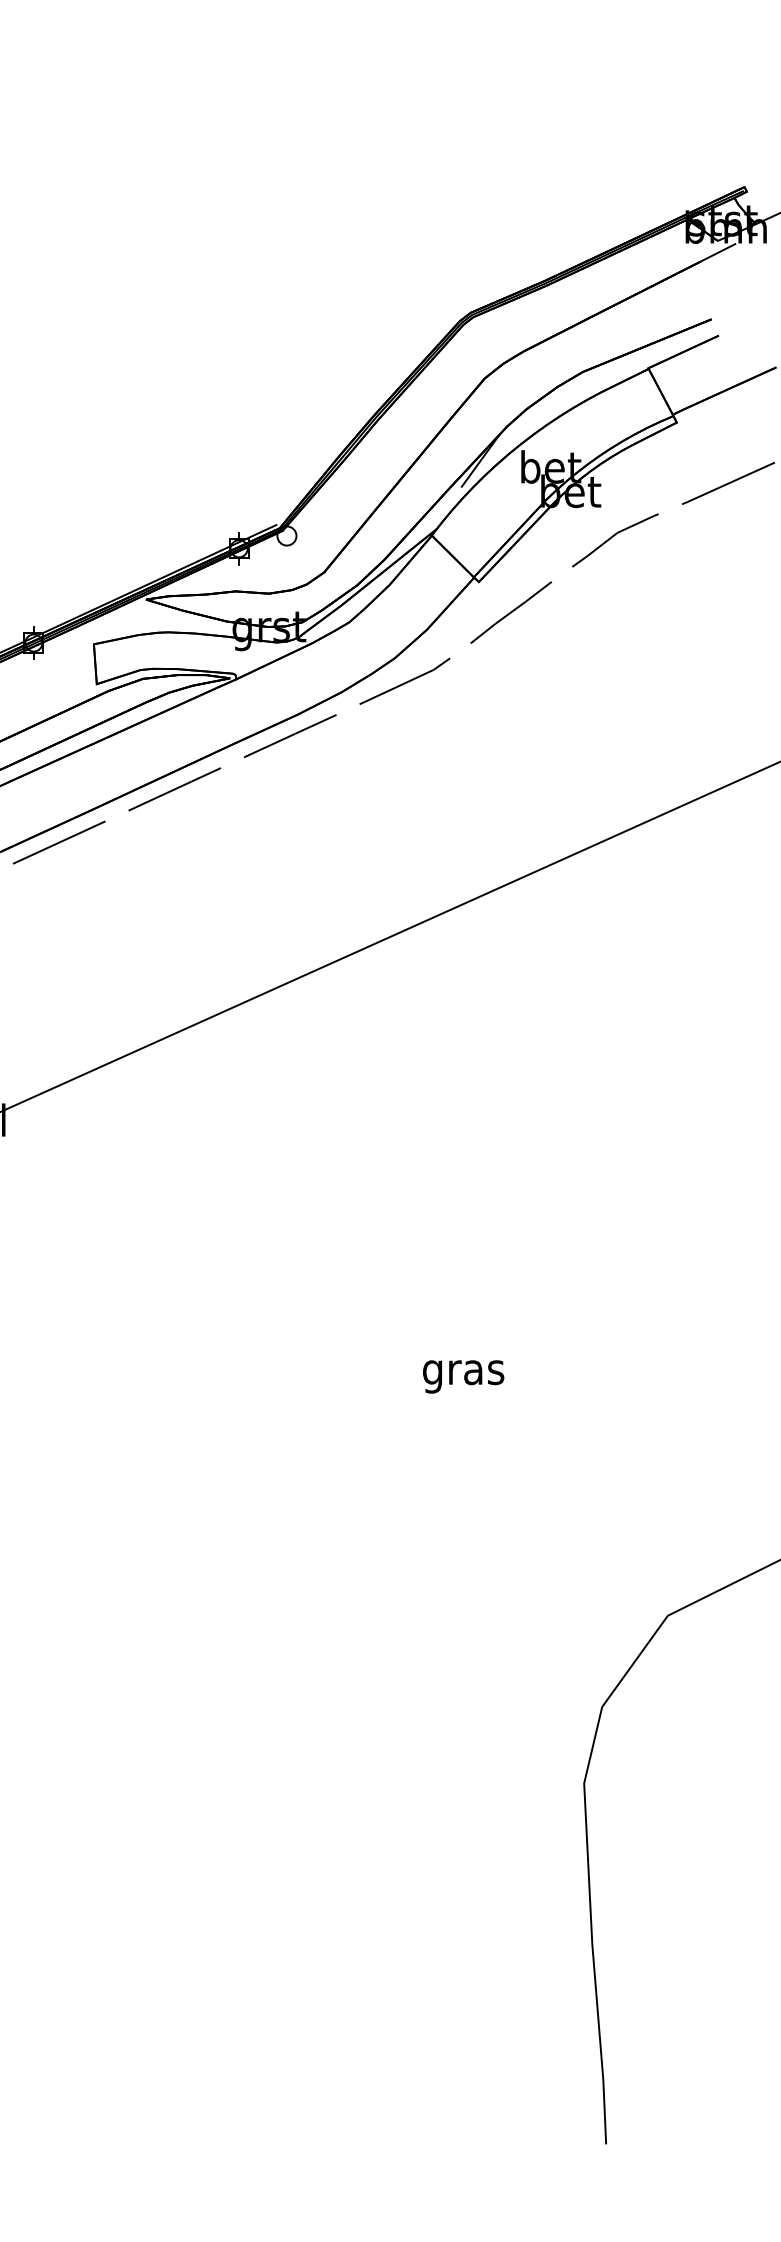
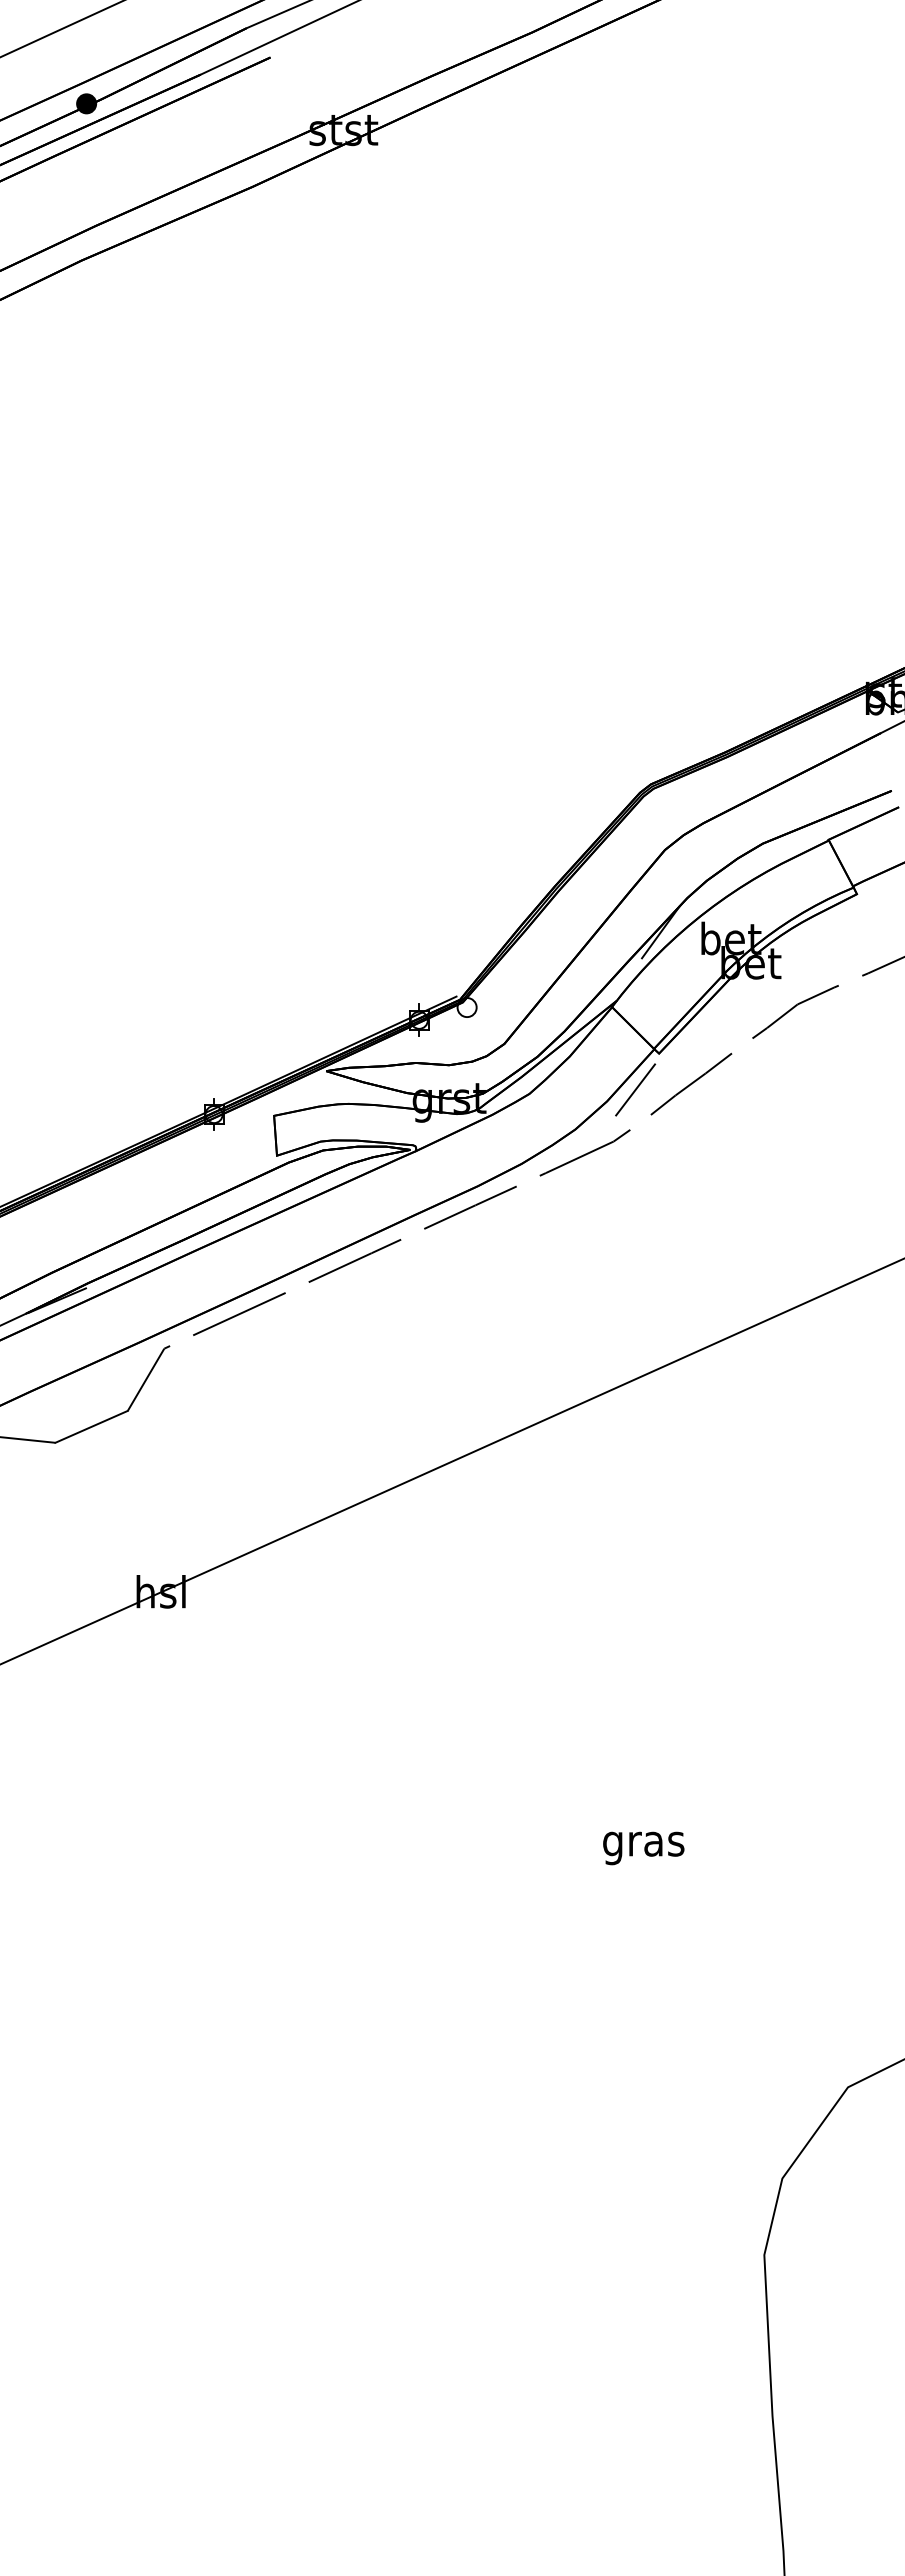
line: (455, 617) -> (635, 1089), added

